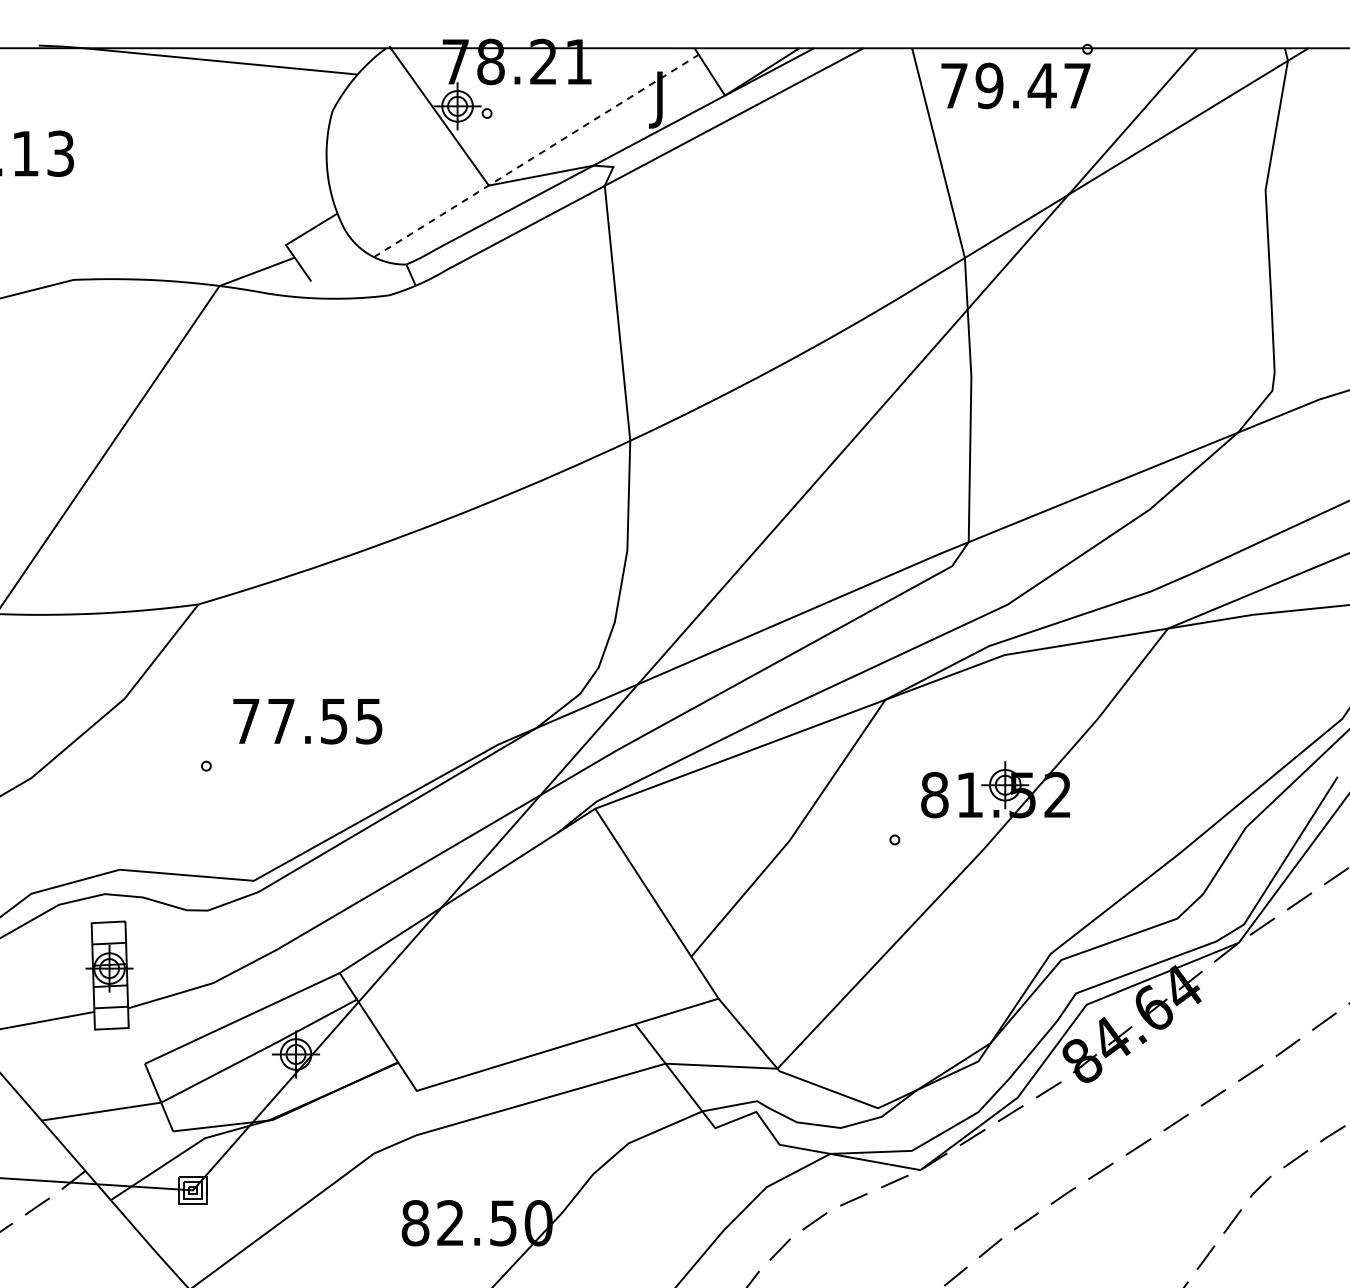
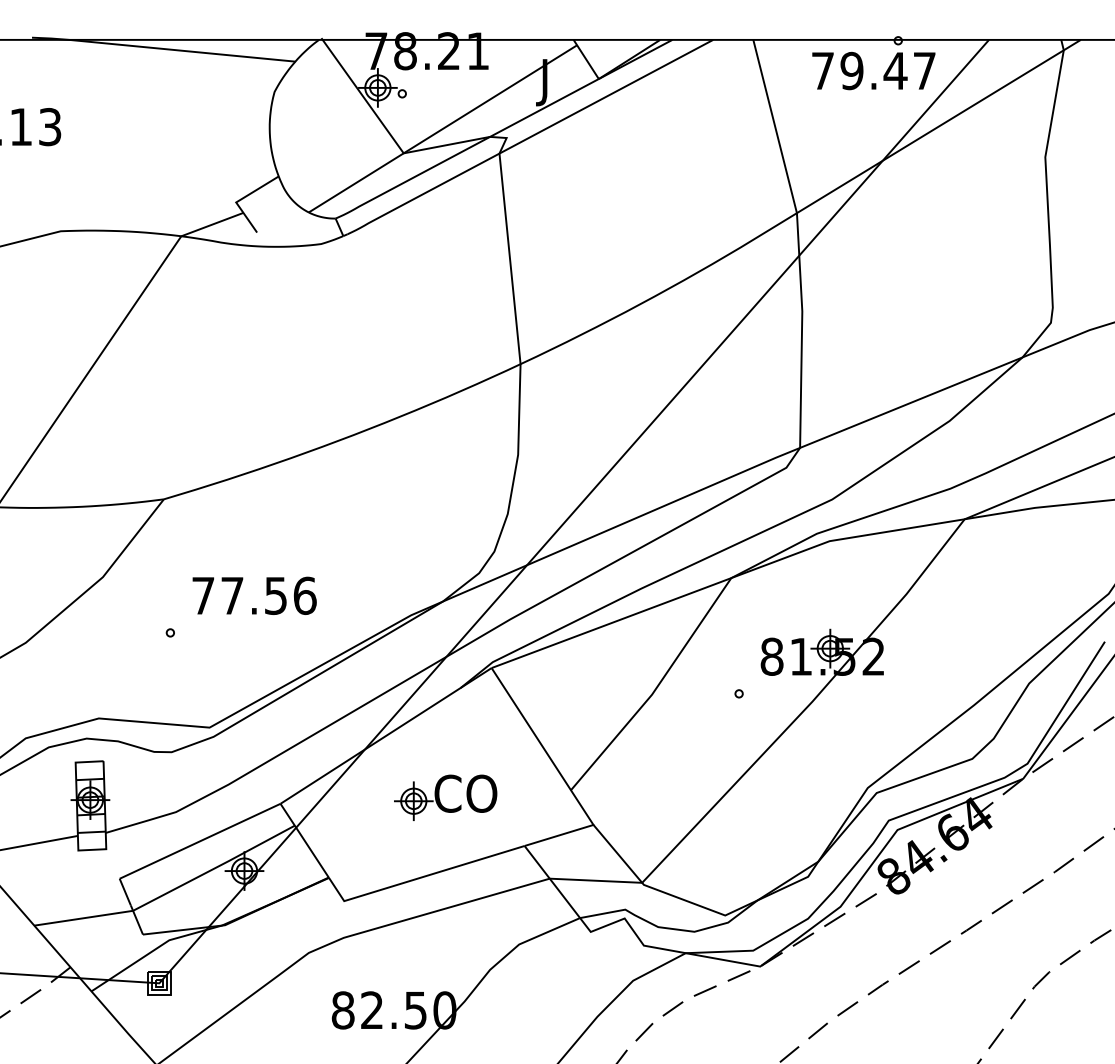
text: (1015, 85) -> (873, 70), moved
line: (536, 155) -> (443, 128), dashed -> solid
text: (369, 721) -> (305, 596), 77.55 -> 77.56
part: (532, 965) -> (439, 797), added

